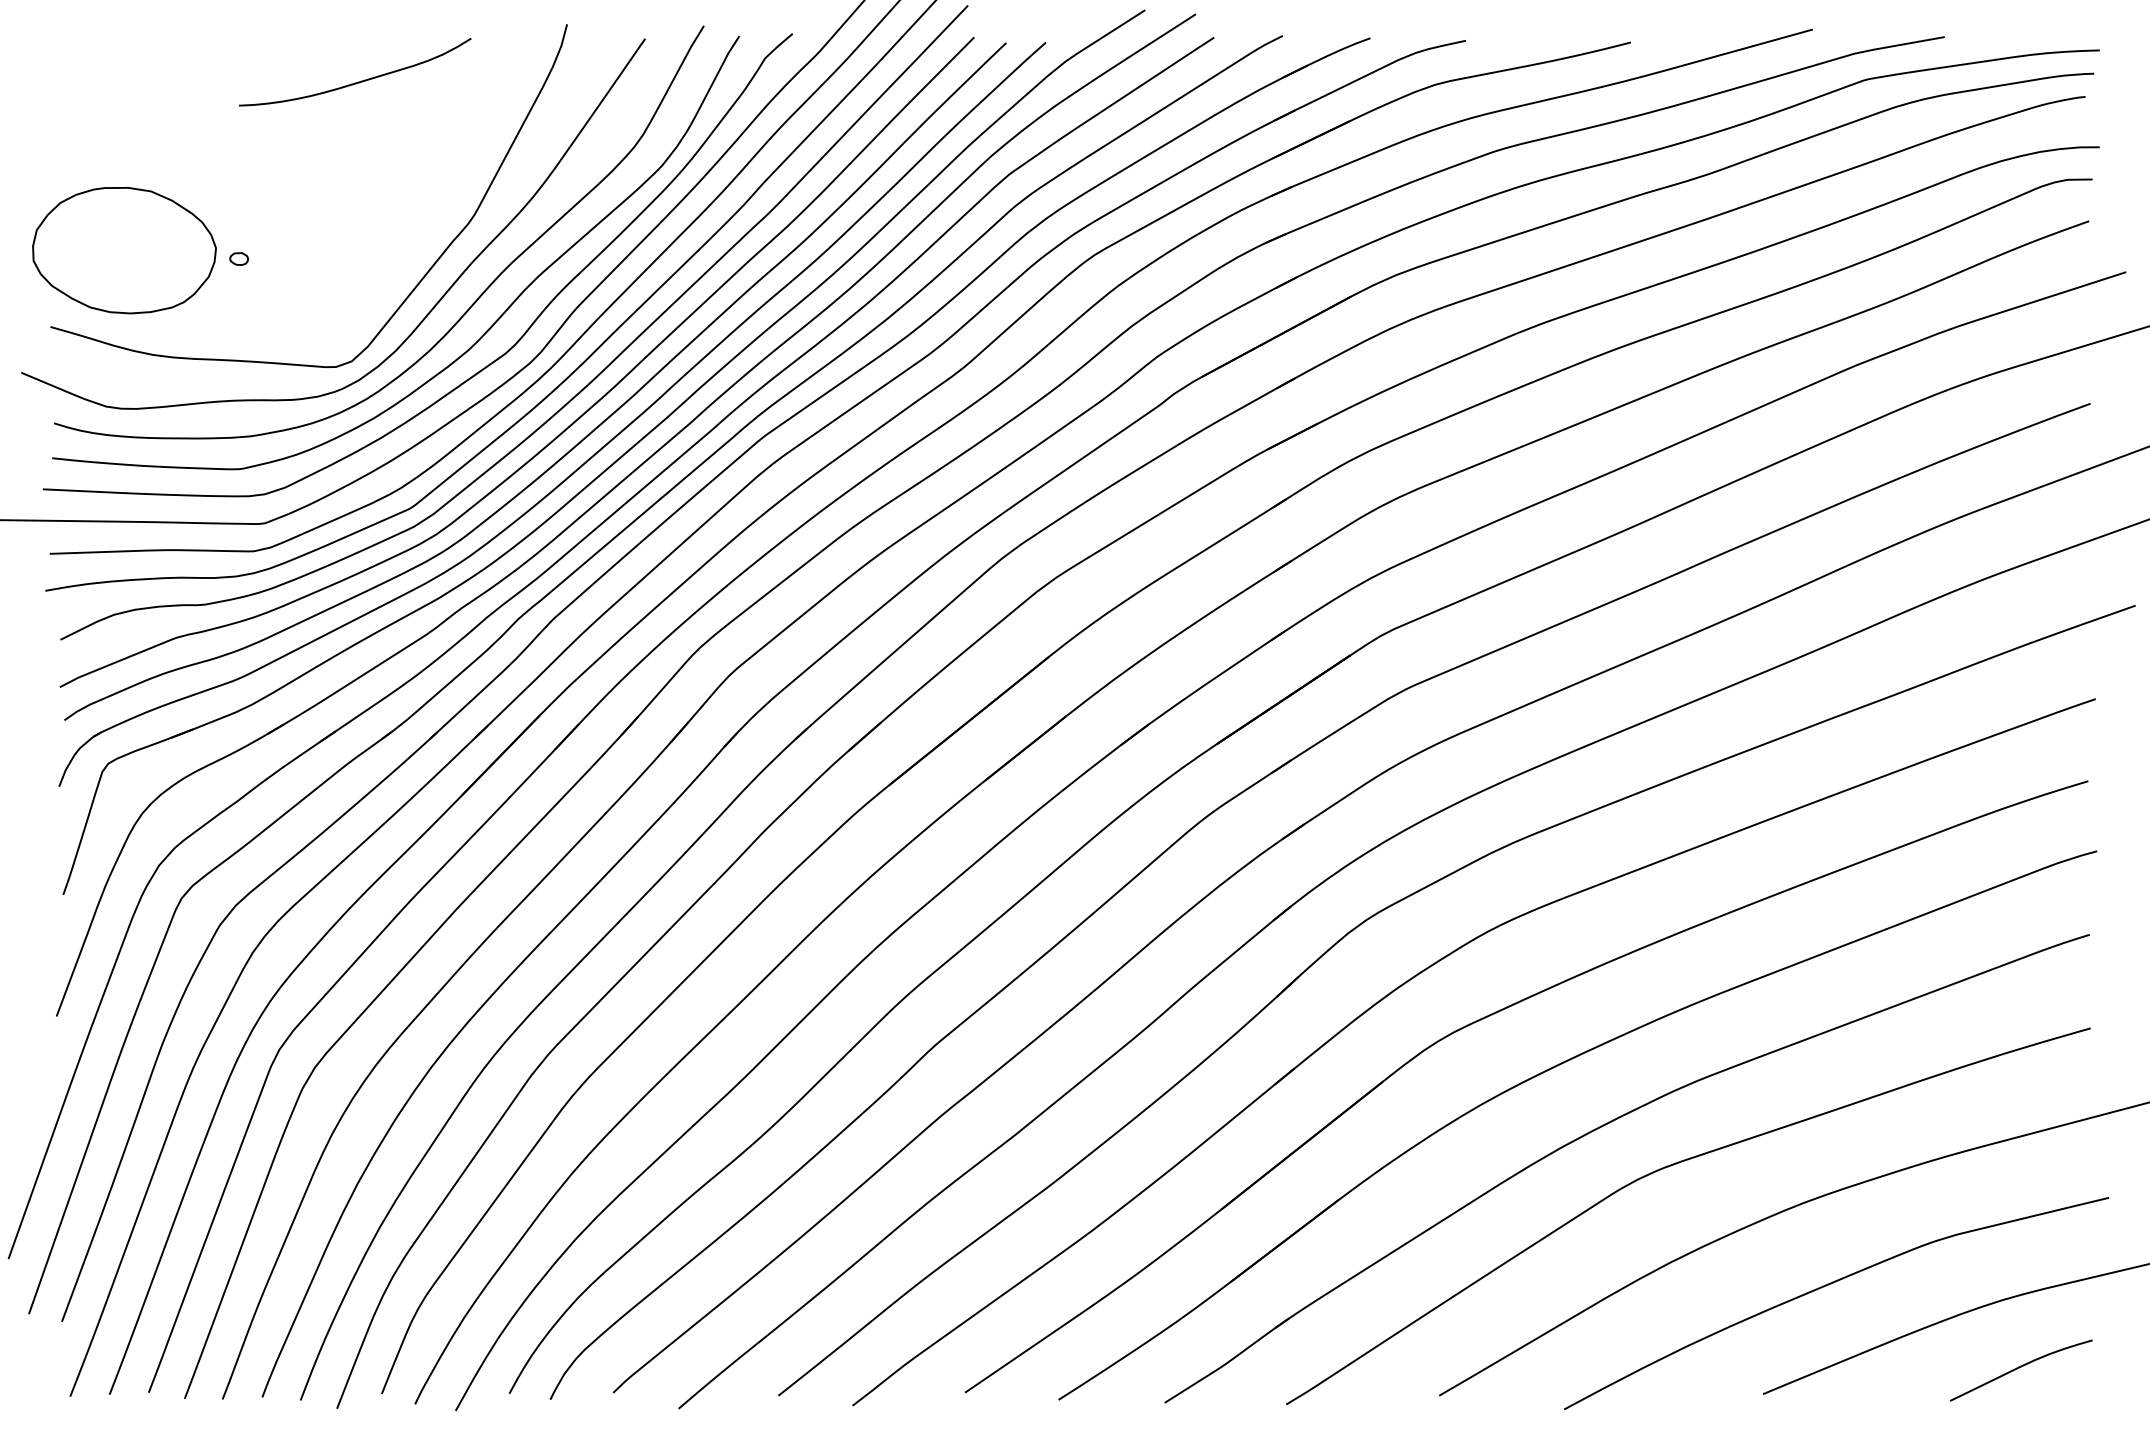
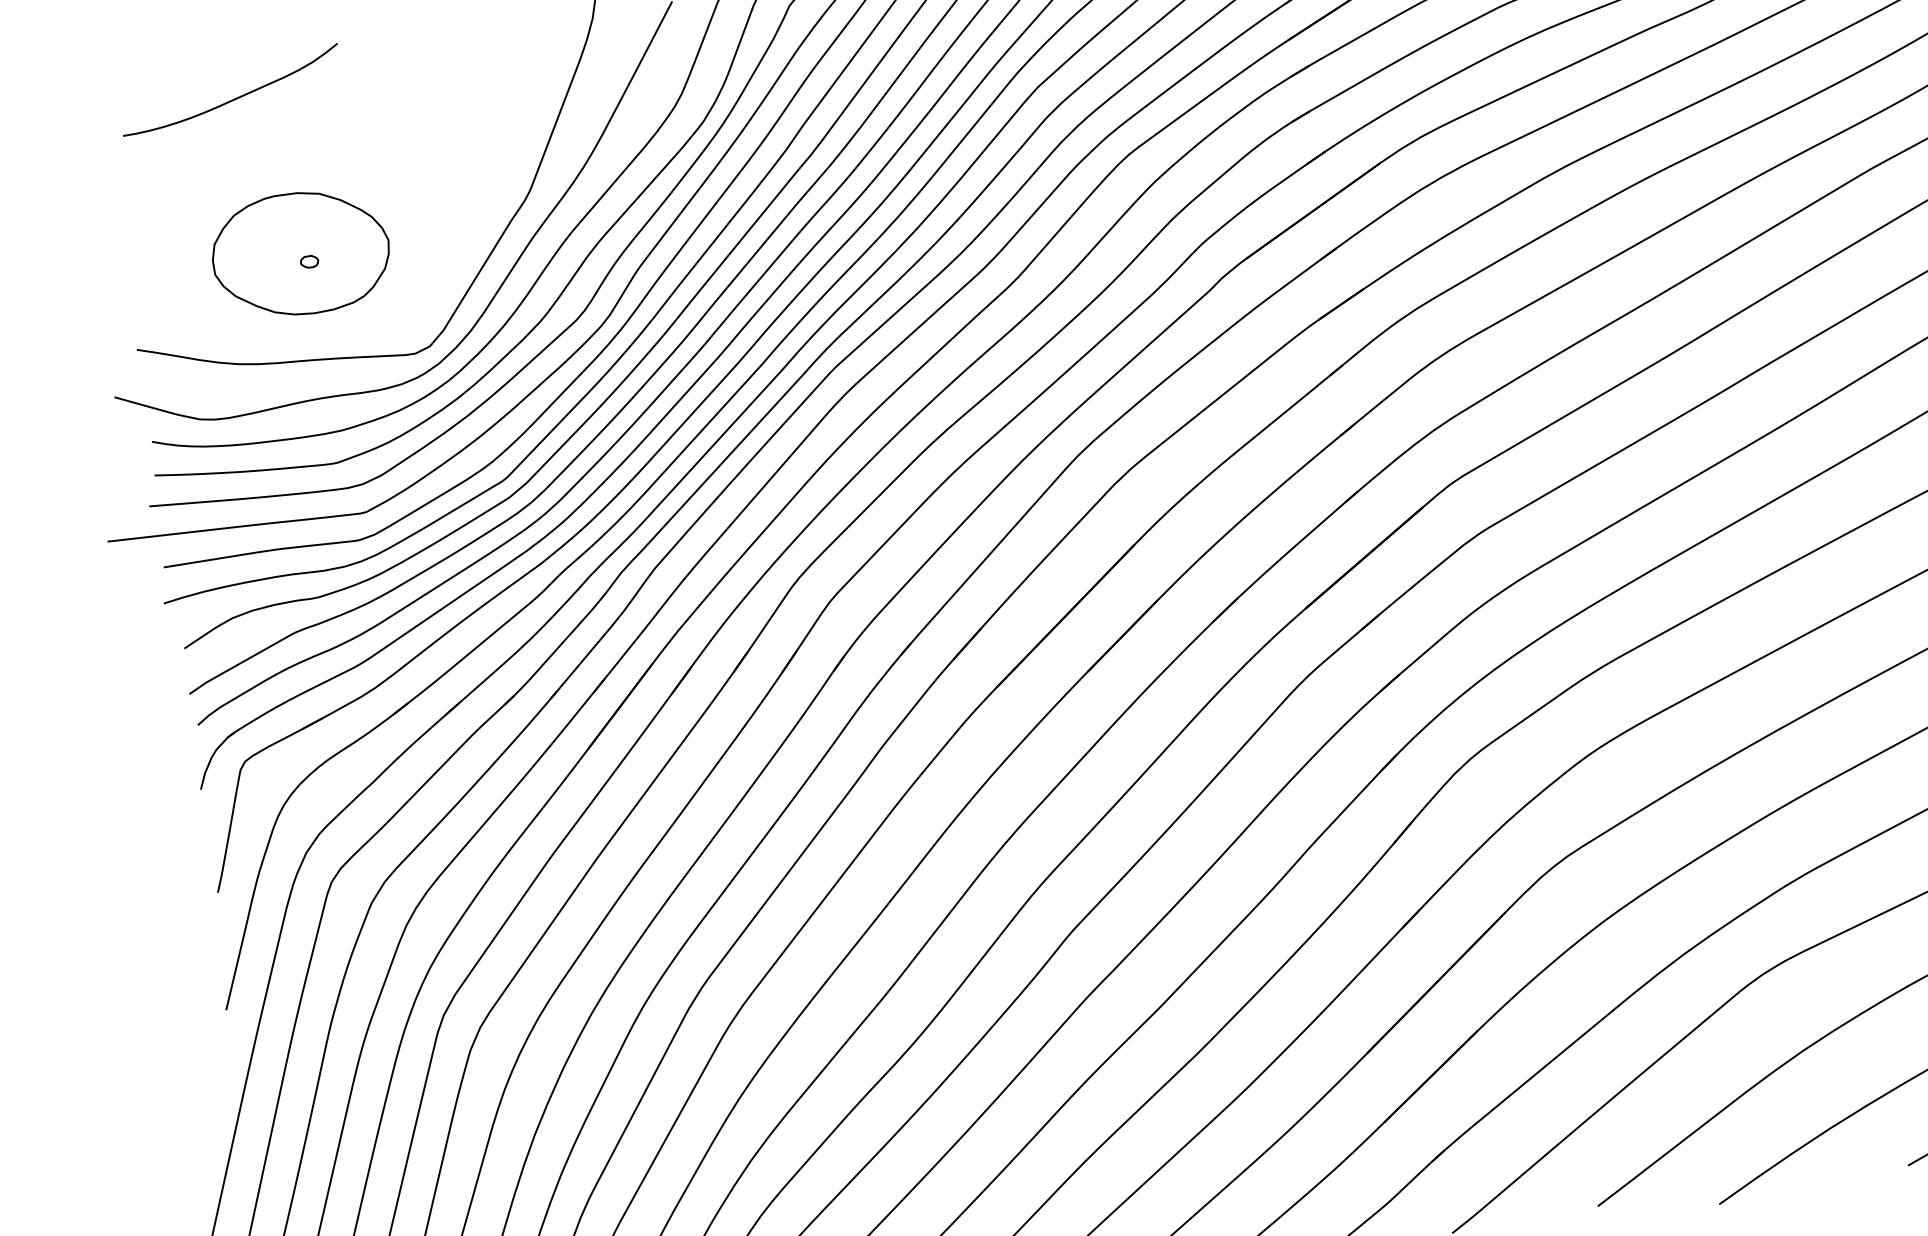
curve: (358, 81) -> (234, 98), moved
part: (124, 250) -> (301, 253), moved

